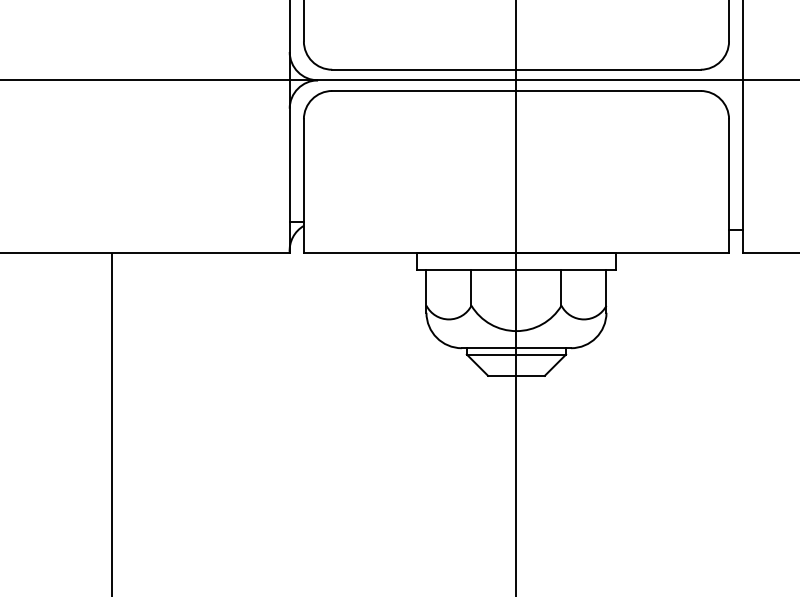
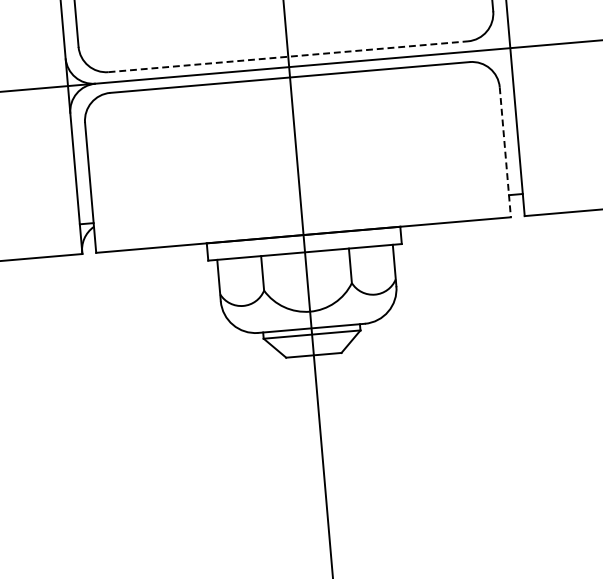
line: (516, 69) -> (288, 56), solid -> dashed
line: (729, 185) -> (505, 151), solid -> dashed

